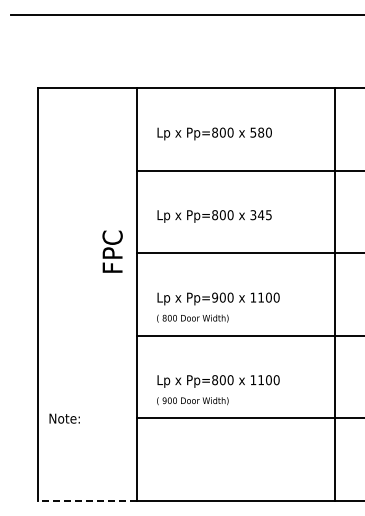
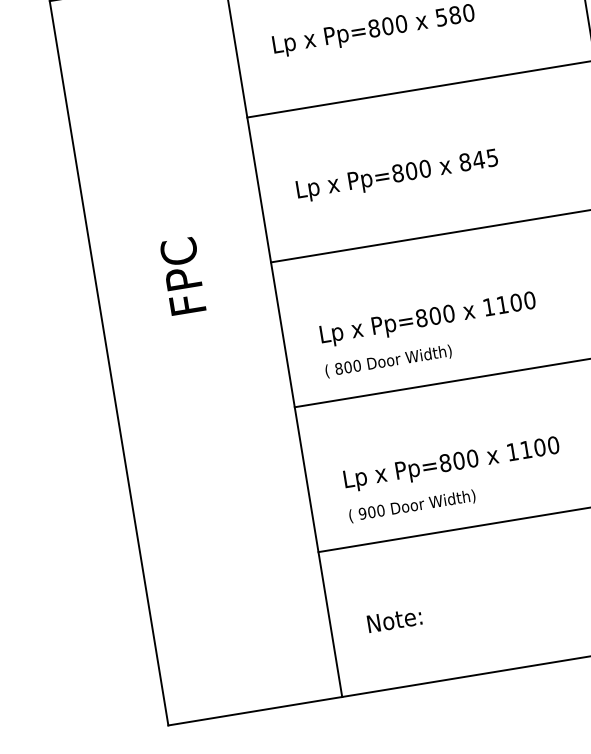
text: (253, 215) -> (465, 162), 345 -> 845
text: (112, 251) -> (182, 275), moved
text: (215, 297) -> (422, 317), Pp=900 -> Pp=800
text: (64, 418) -> (394, 619), moved
line: (86, 500) -> (254, 711), dashed -> solid

